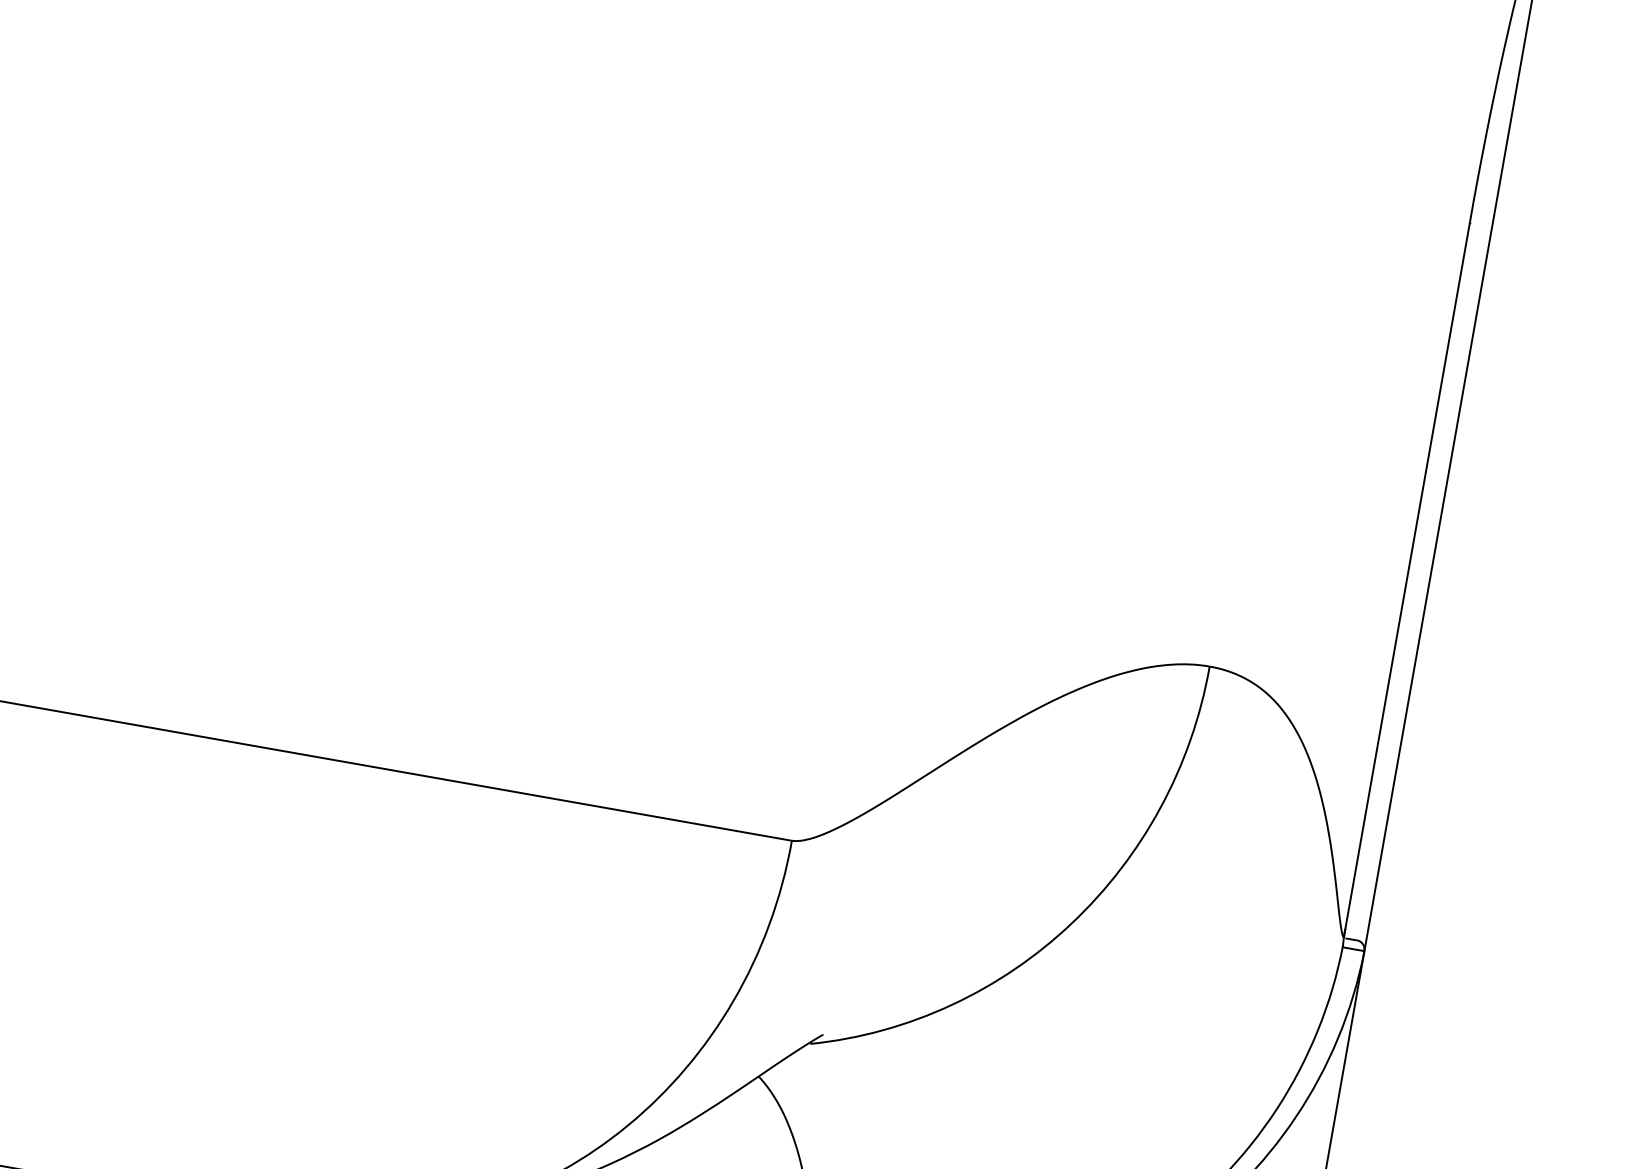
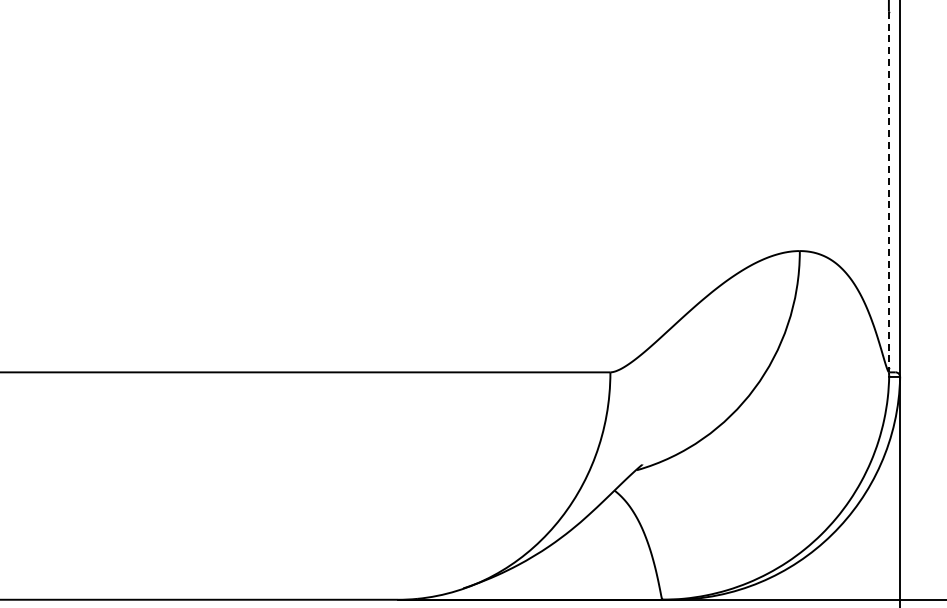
line: (1406, 577) -> (888, 190), solid -> dashed

